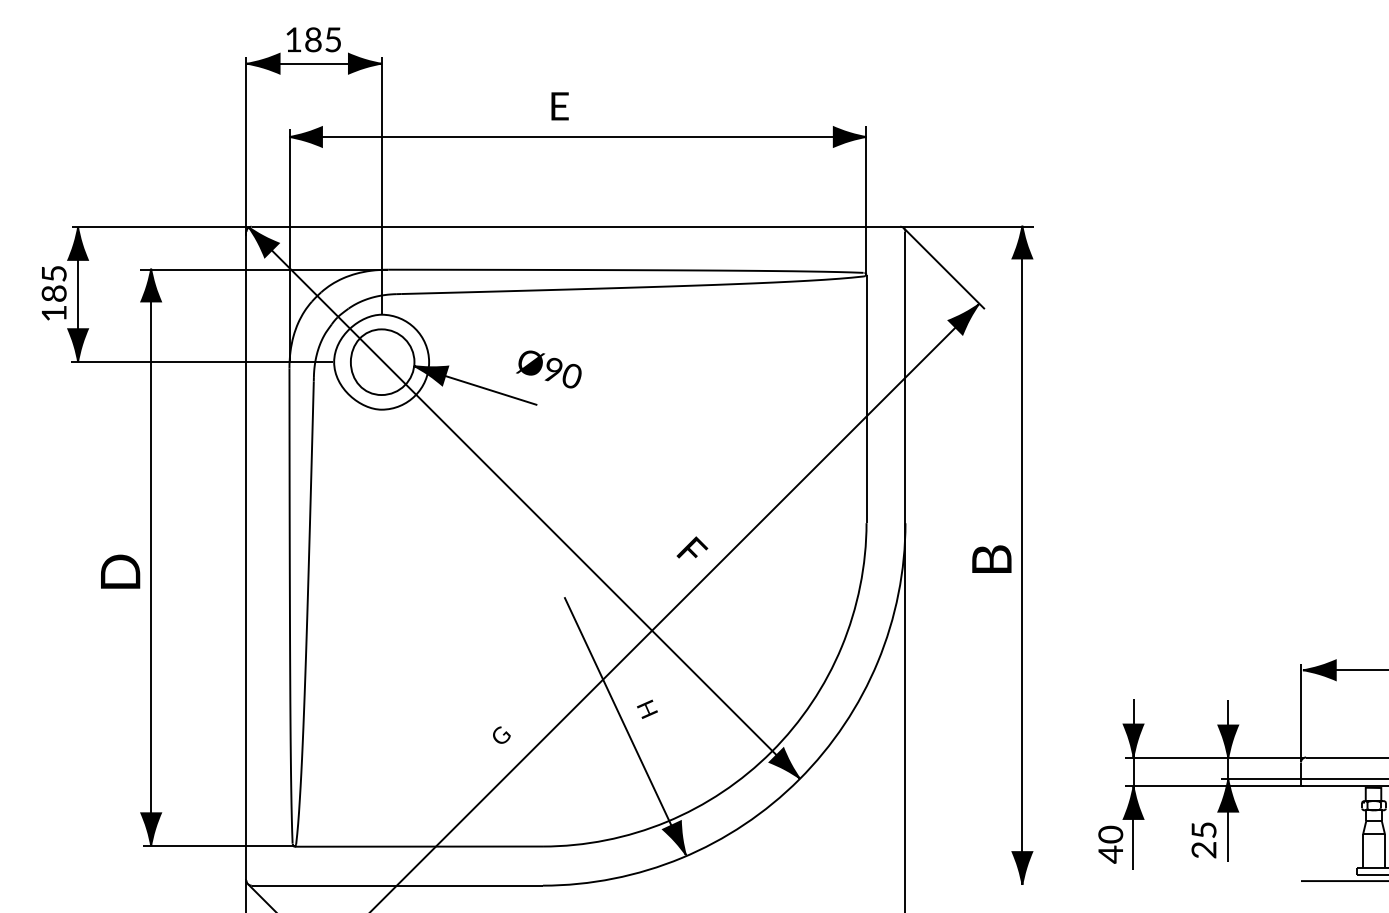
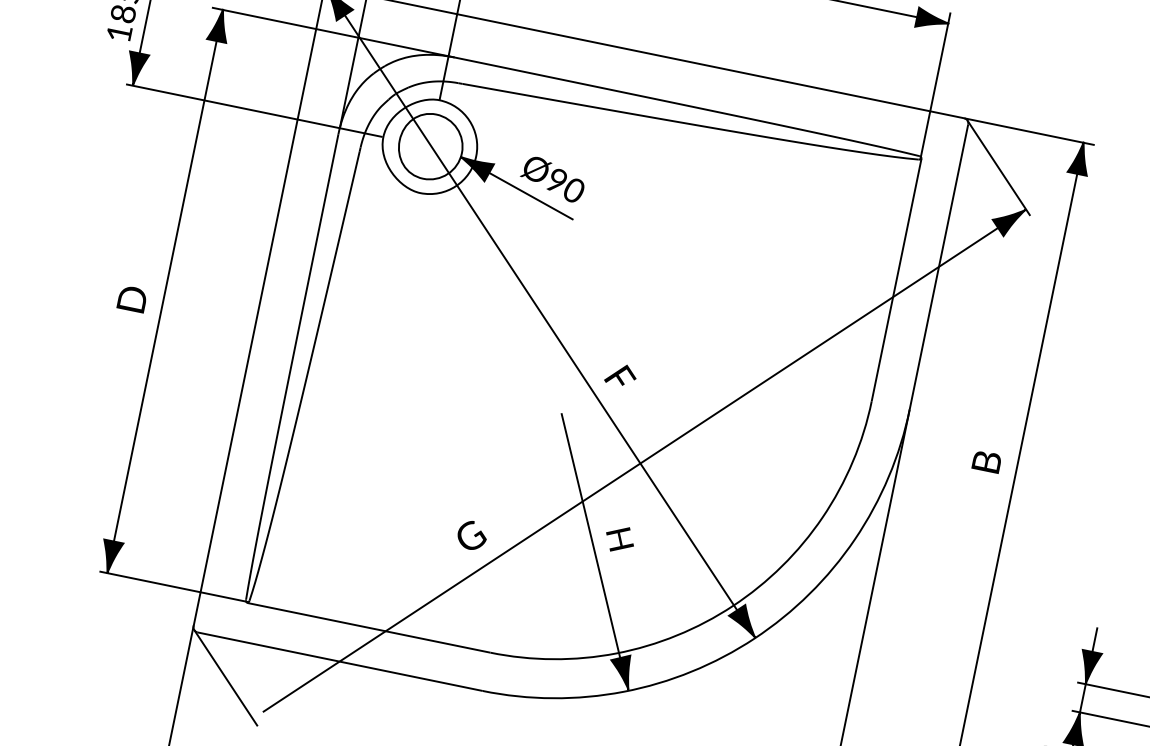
part: (548, 369) -> (552, 179), moved
part: (692, 547) -> (621, 374), moved
part: (991, 558) -> (986, 461), size x0.71
part: (120, 571) -> (132, 298), size x0.71
part: (647, 709) -> (620, 539), size x1.43
part: (501, 734) -> (472, 534), size x1.67

